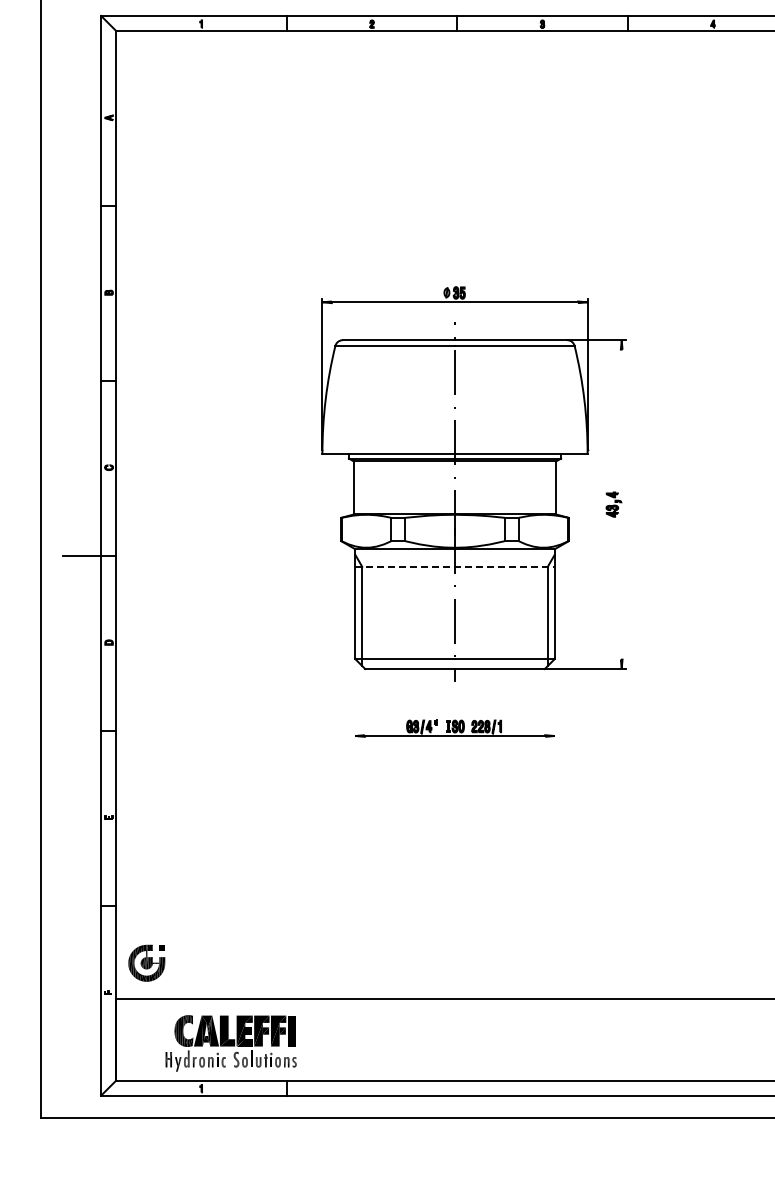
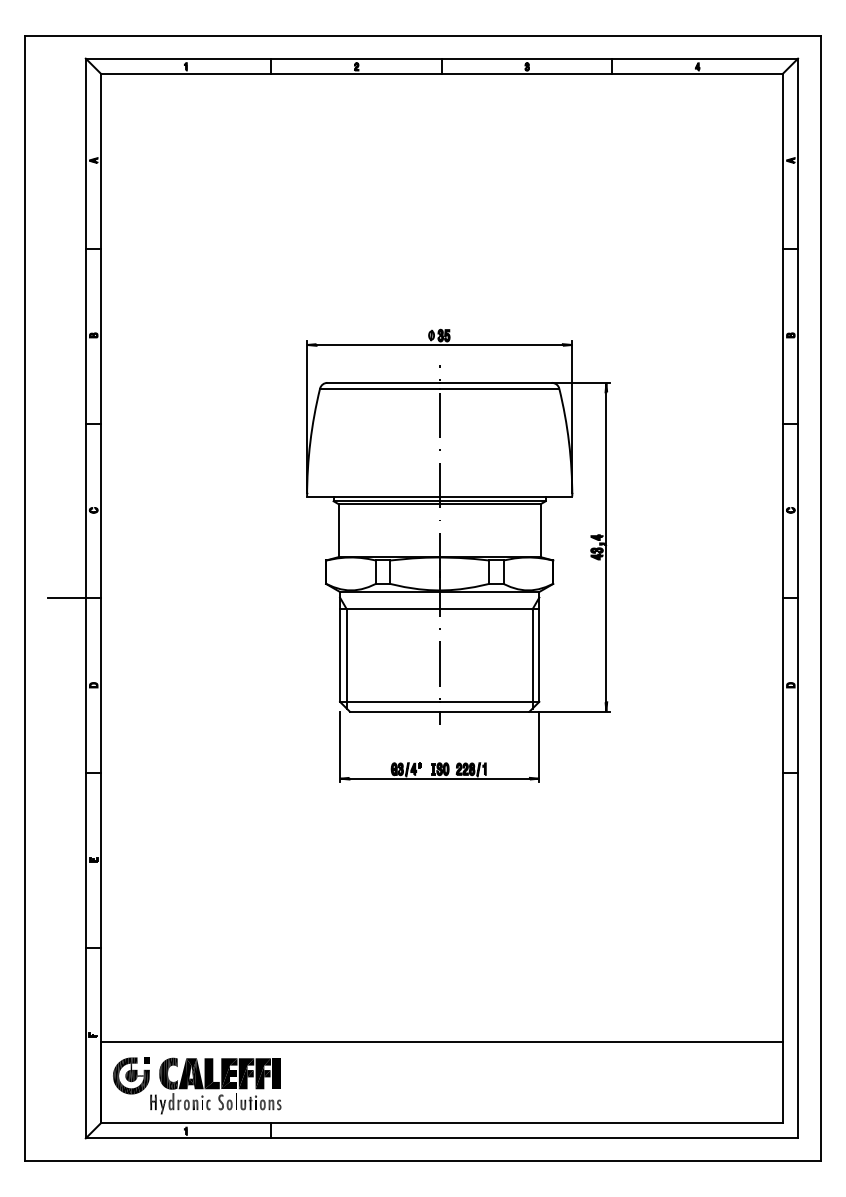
line: (621, 504) -> (606, 547), added
line: (454, 566) -> (439, 609), dashed -> solid
line: (355, 703) -> (340, 746), added
line: (554, 703) -> (539, 746), added
part: (146, 962) -> (131, 1075), moved

